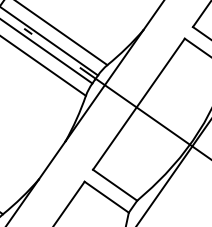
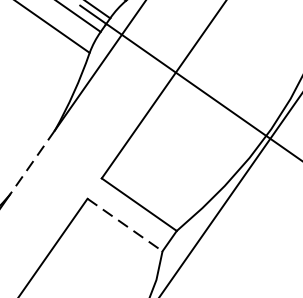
line: (51, 160) -> (31, 162), solid -> dashed
line: (106, 197) -> (124, 225), solid -> dashed

